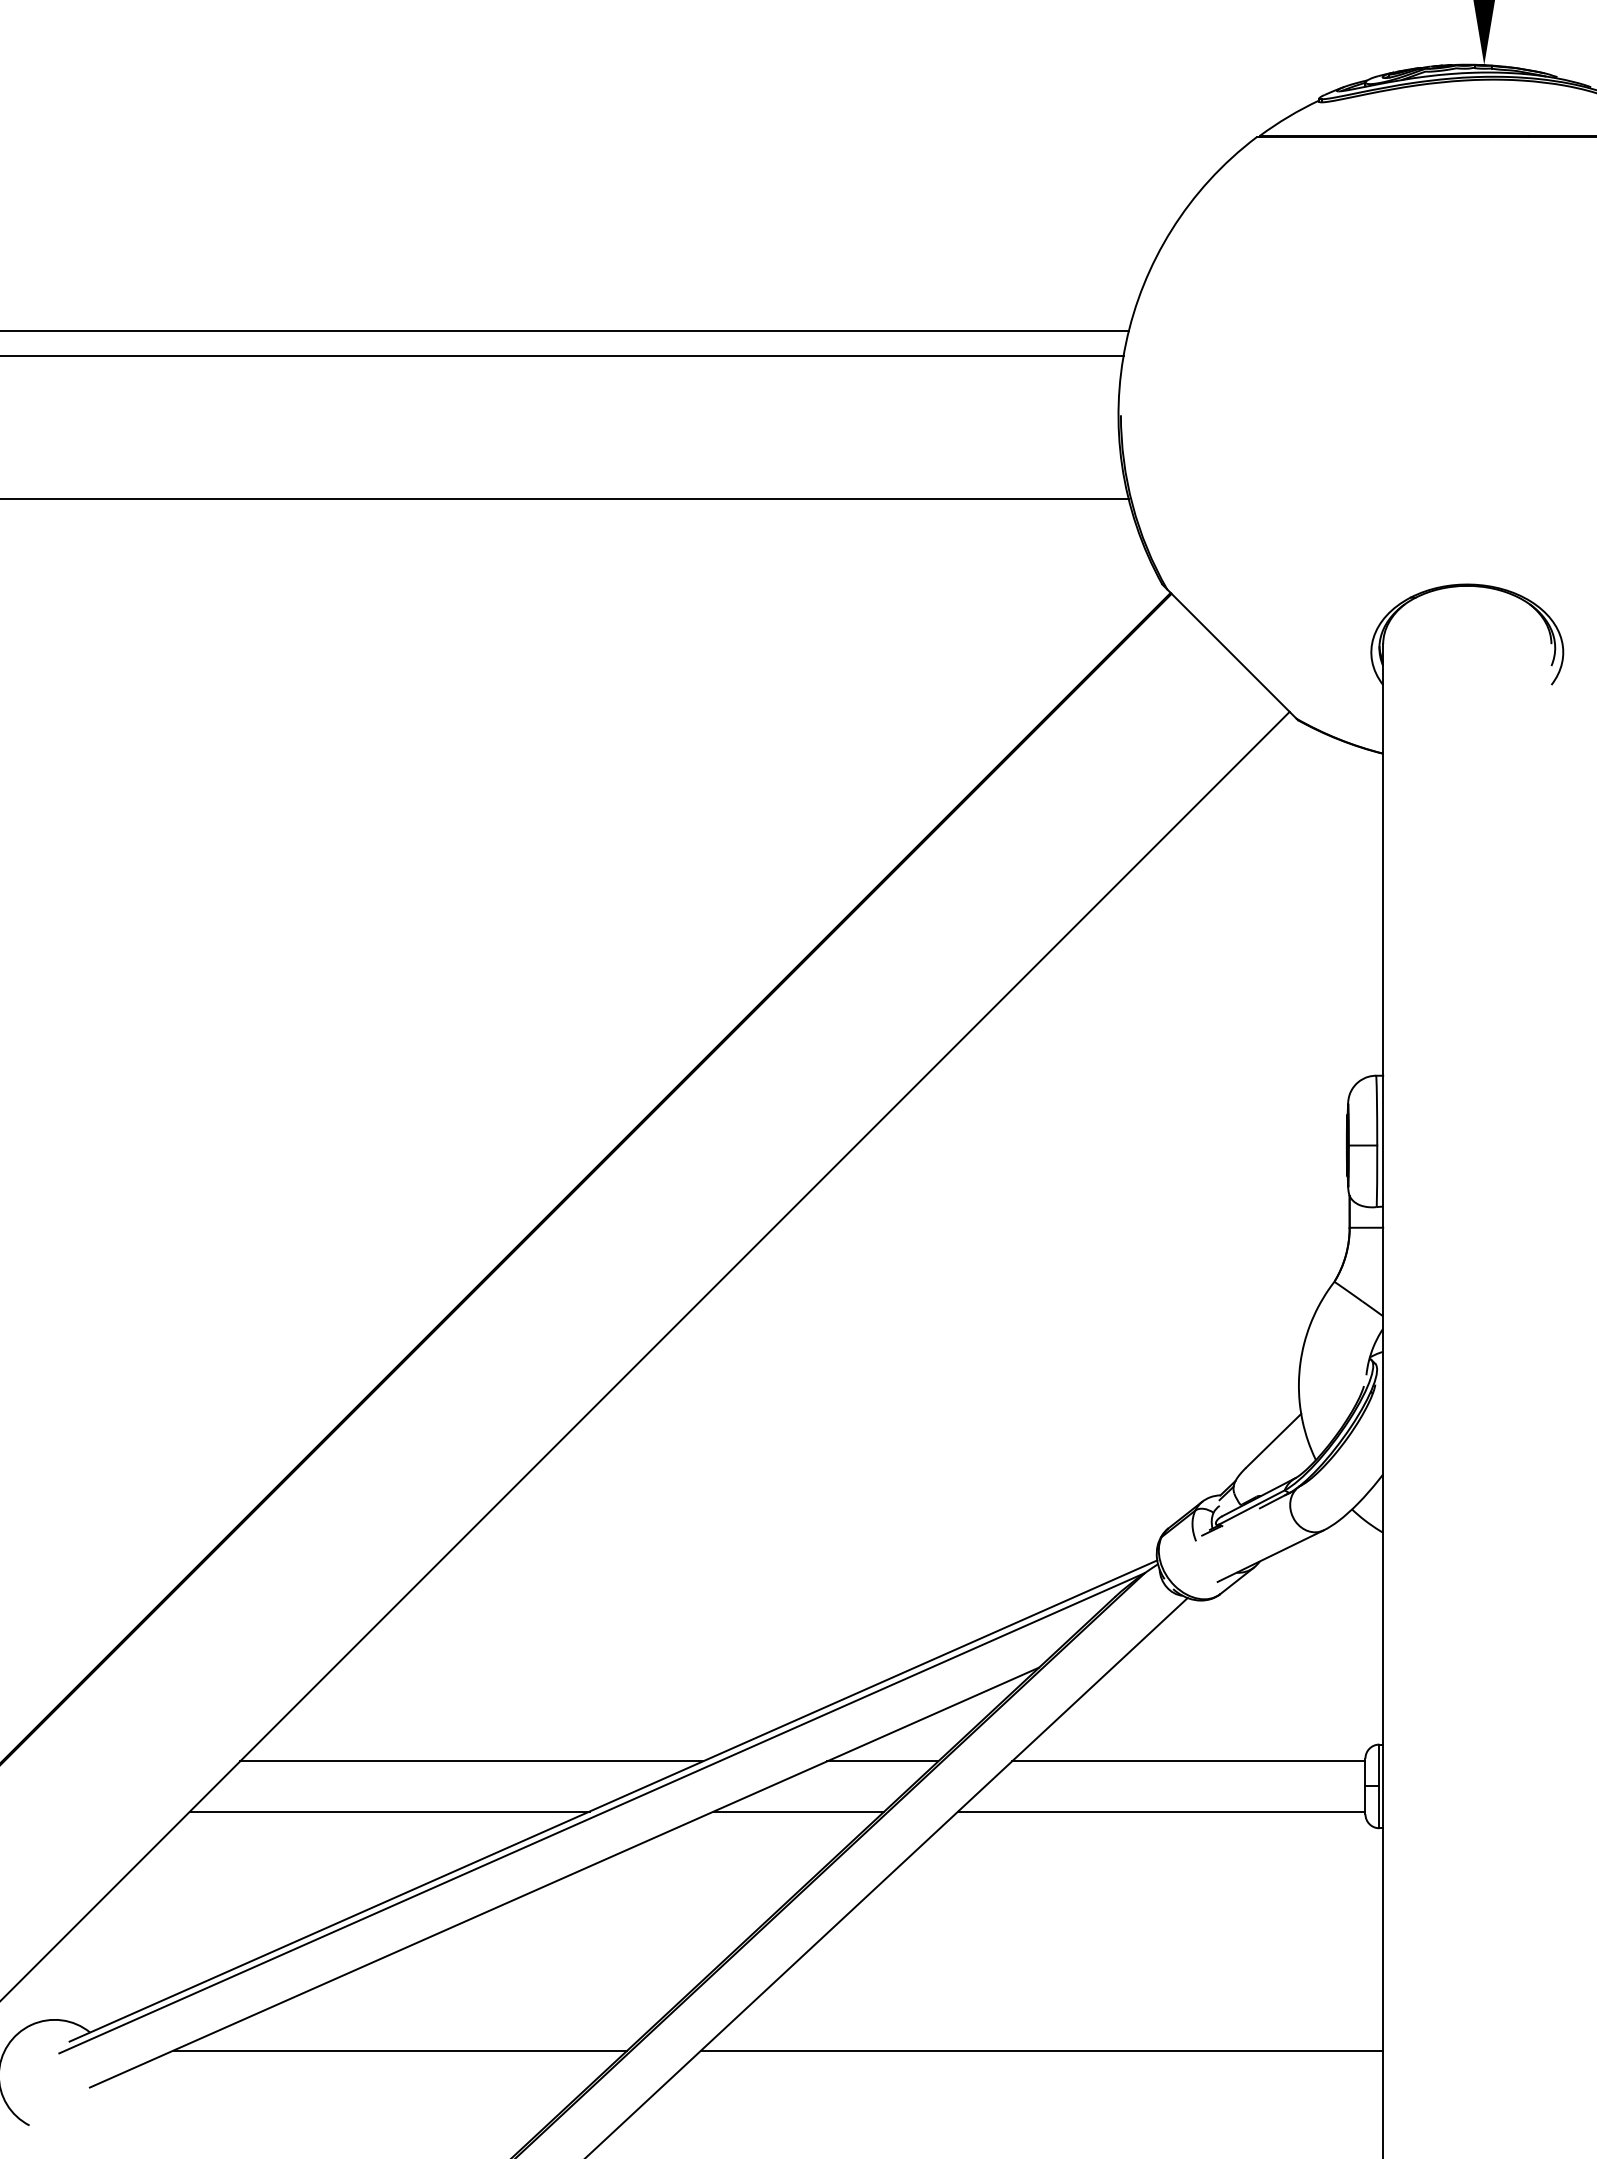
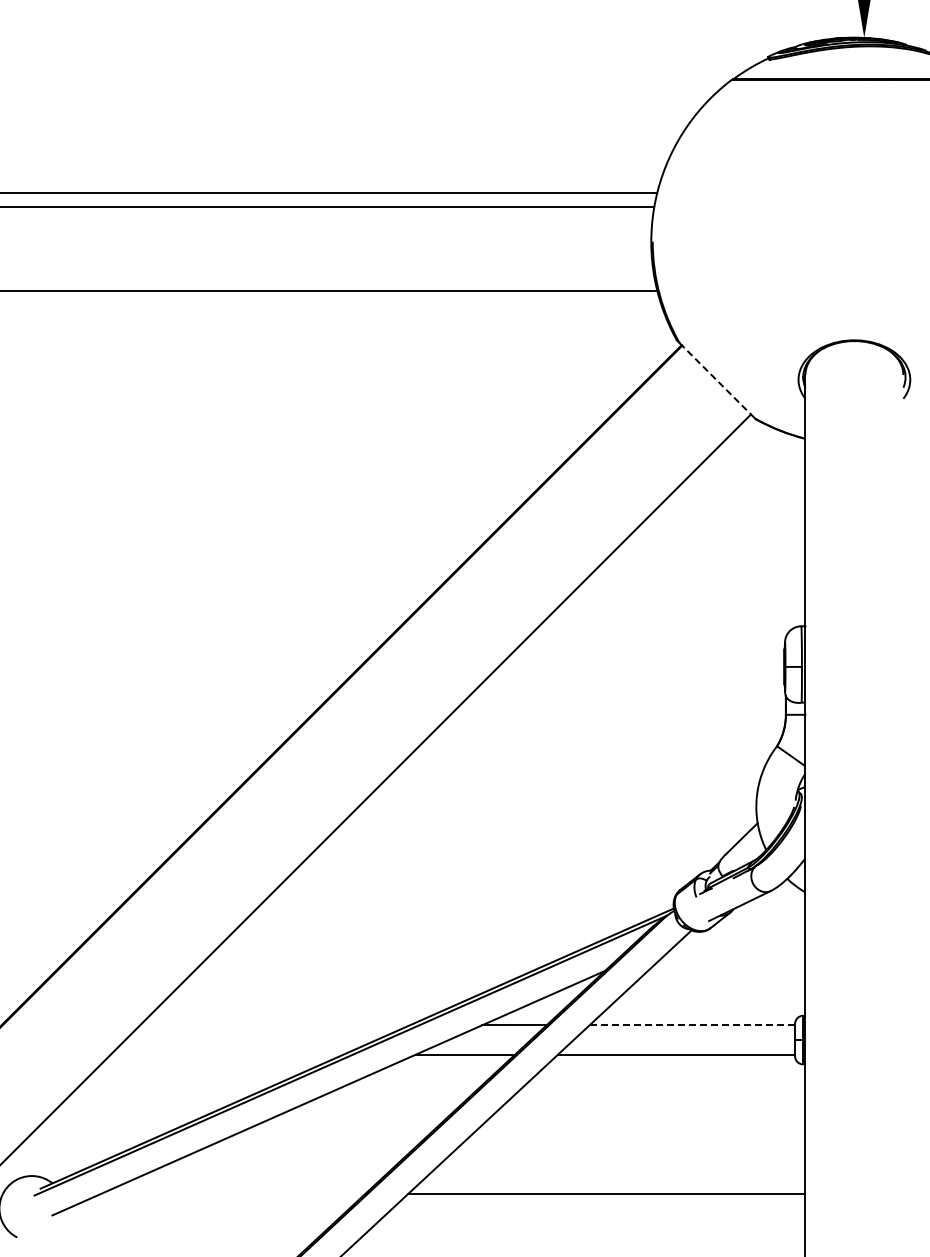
line: (1232, 655) -> (717, 381), solid -> dashed
line: (471, 1761) -> (274, 1025), removed
line: (1189, 1761) -> (692, 1025), solid -> dashed
line: (388, 1811) -> (226, 1054), removed
line: (400, 2049) -> (233, 1193), removed

